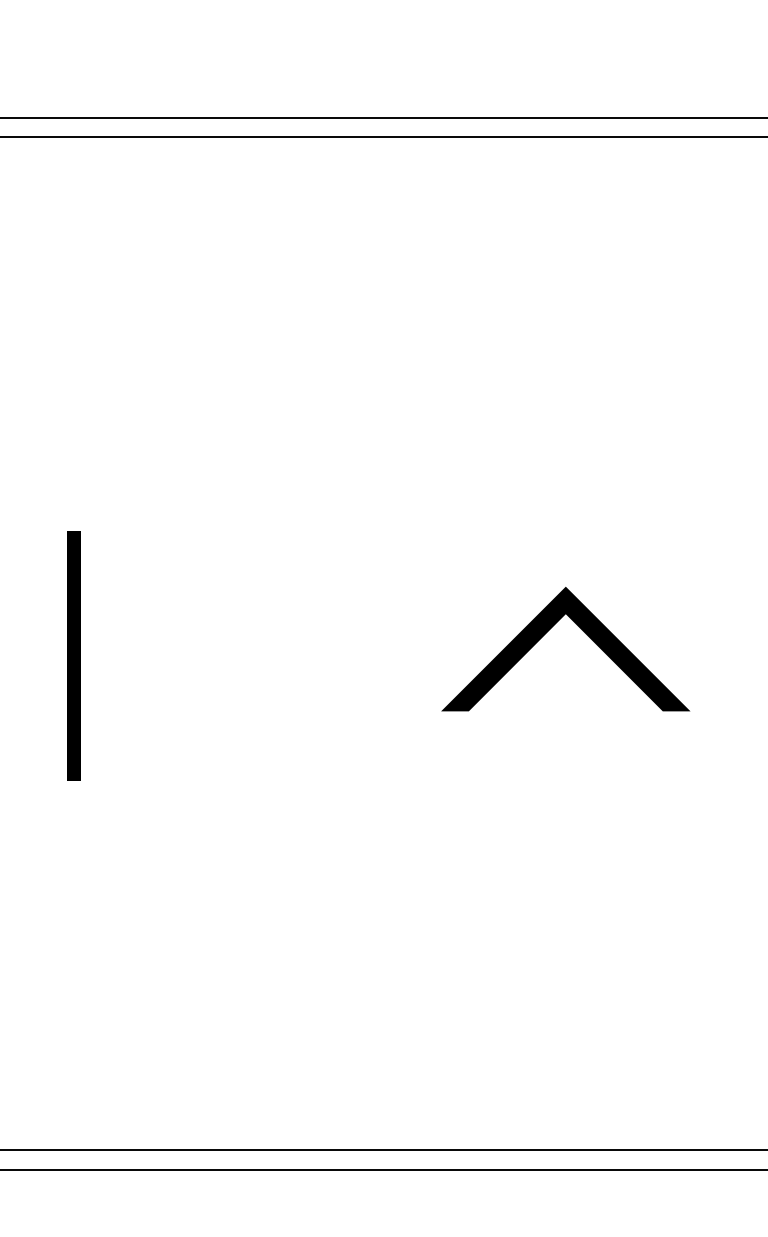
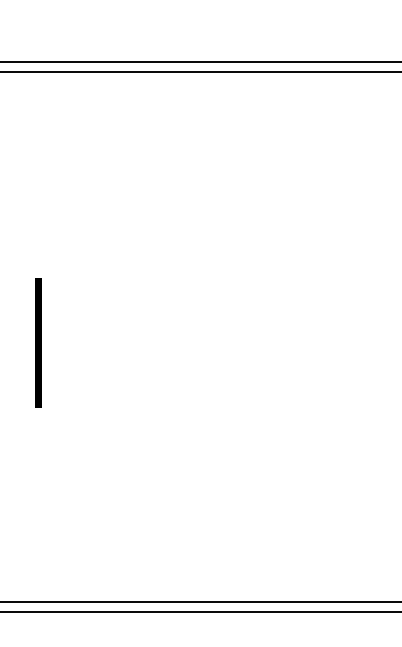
fill: (564, 649) -> (295, 339), removed

